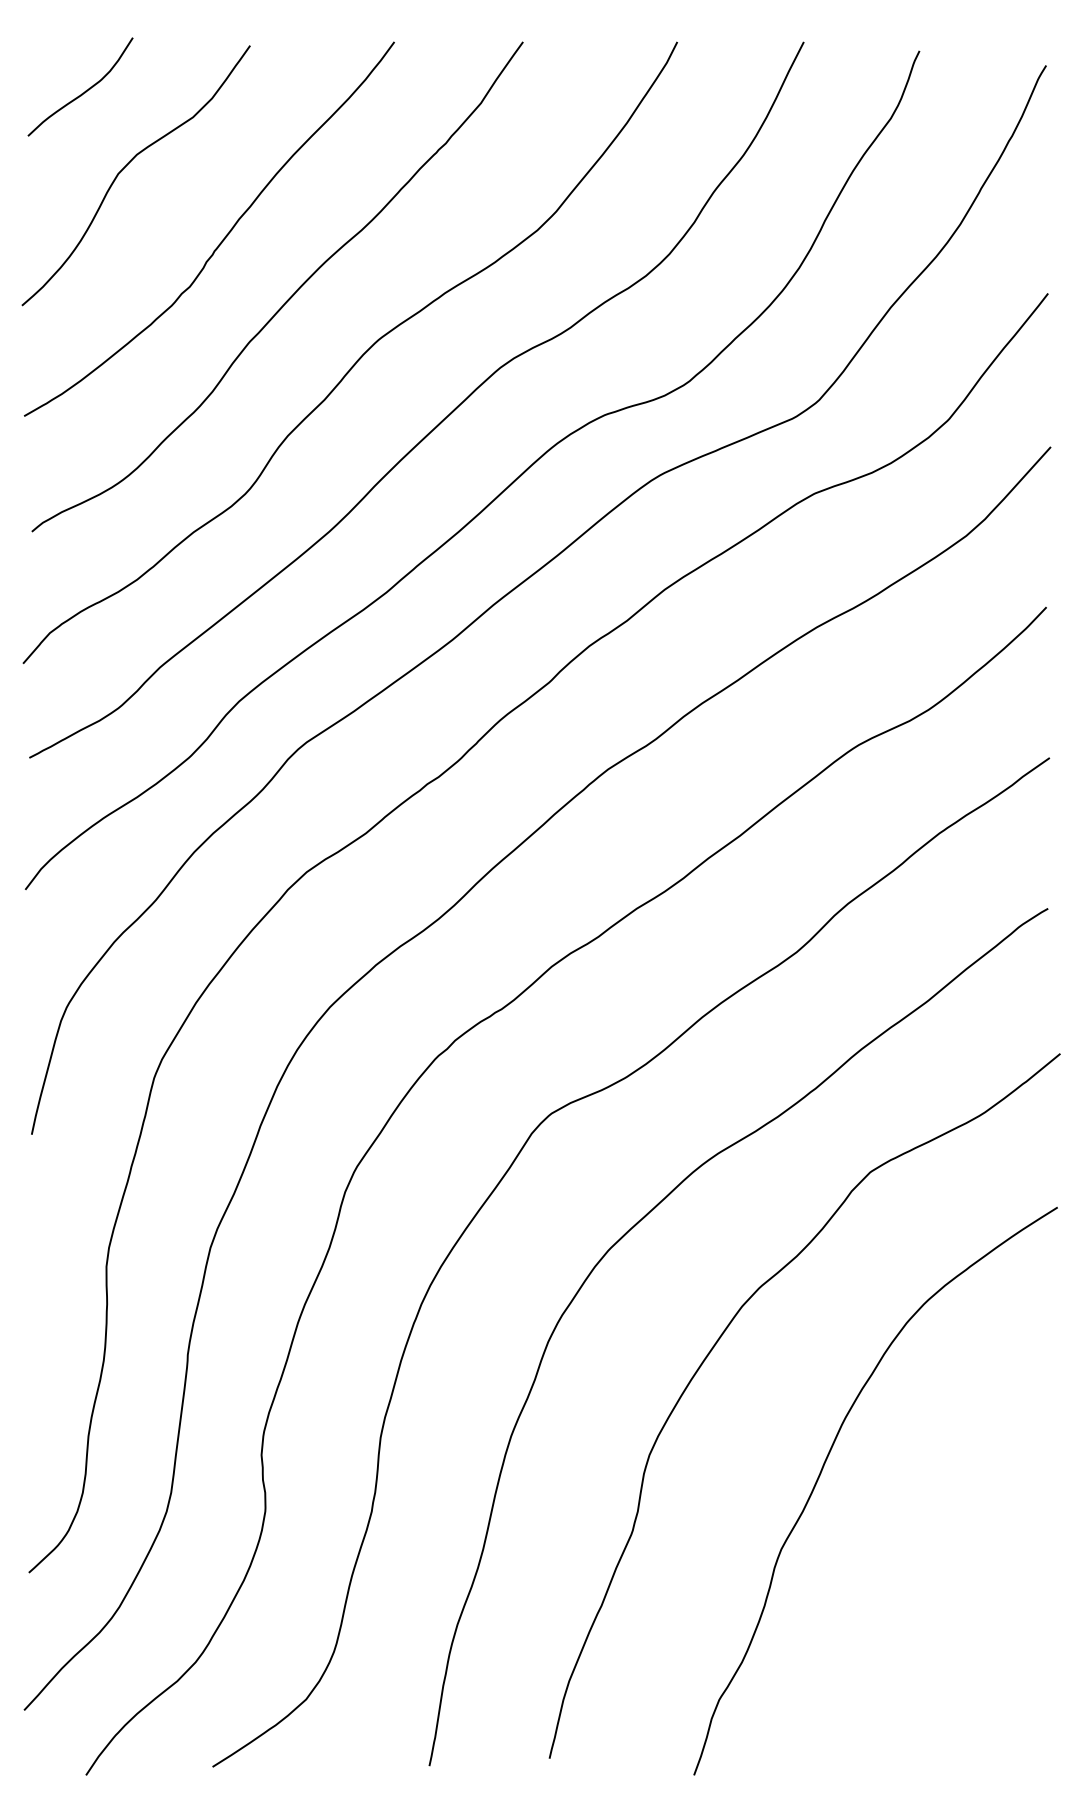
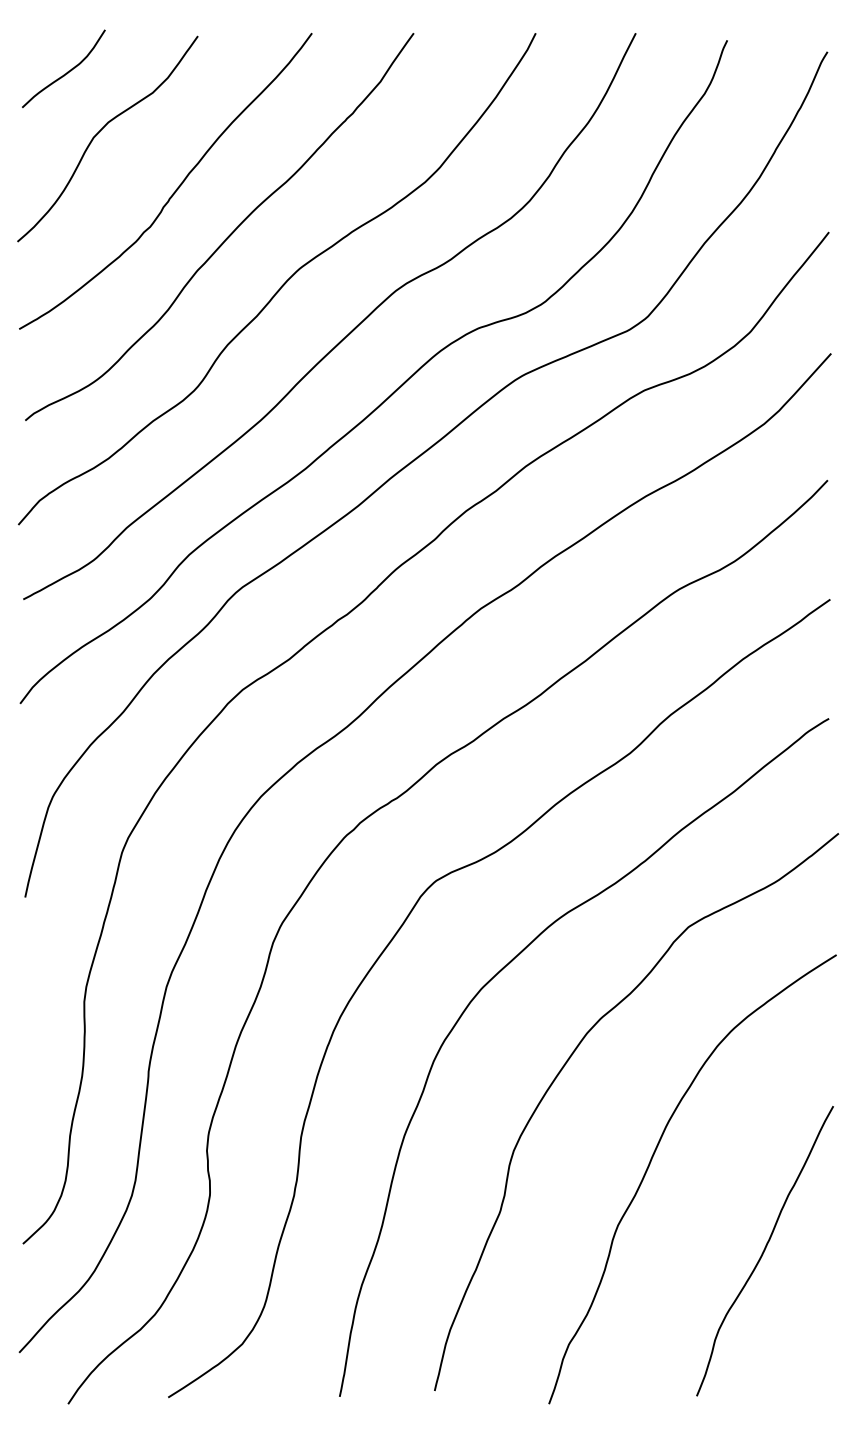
curve: (967, 1581) -> (765, 1250), added

